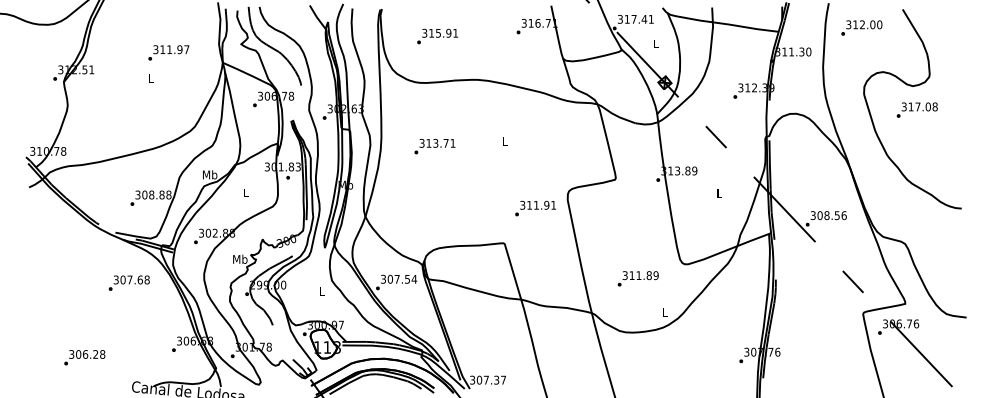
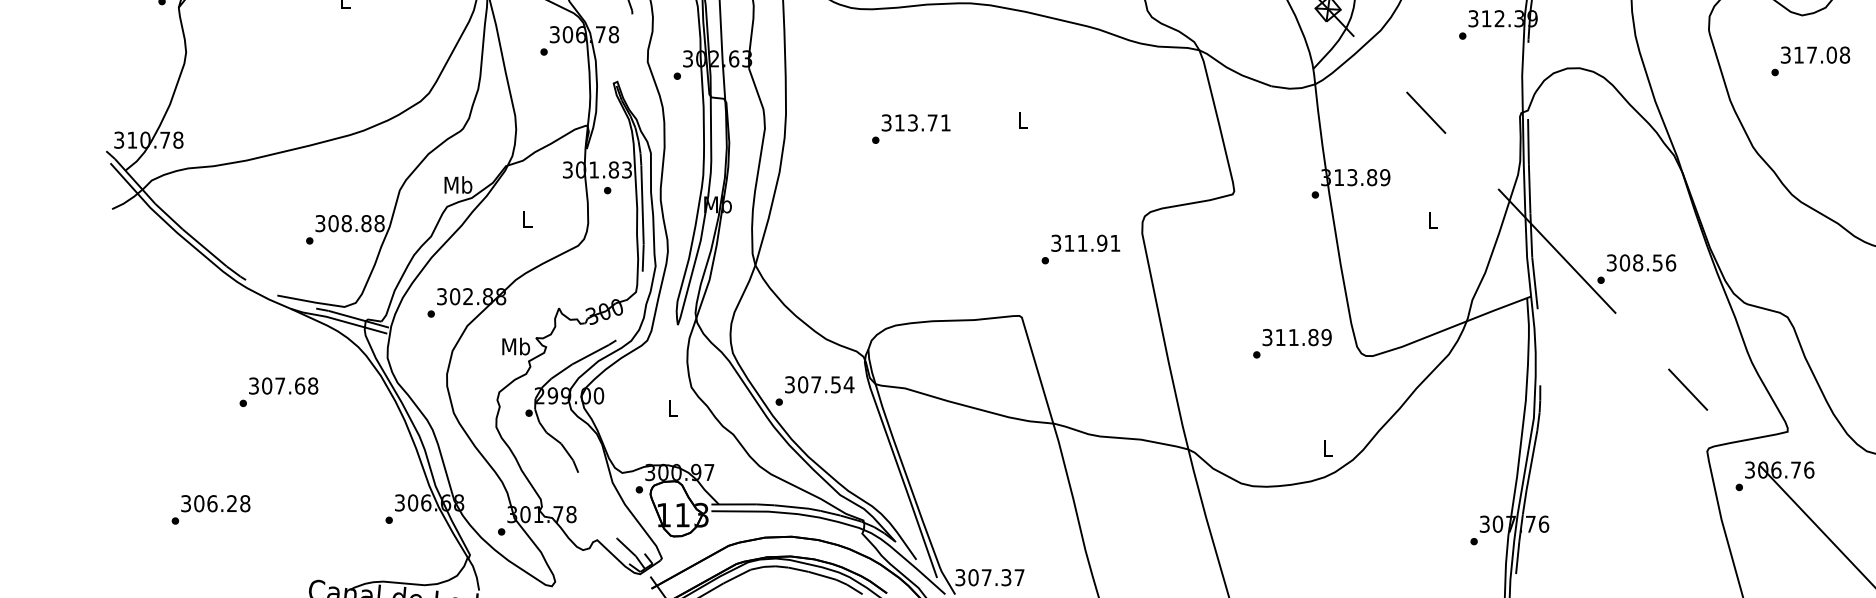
text: (434, 146) -> (910, 128), moved
text: (637, 278) -> (1290, 343), moved
text: (128, 282) -> (277, 390), moved
text: (84, 357) -> (210, 509), moved

